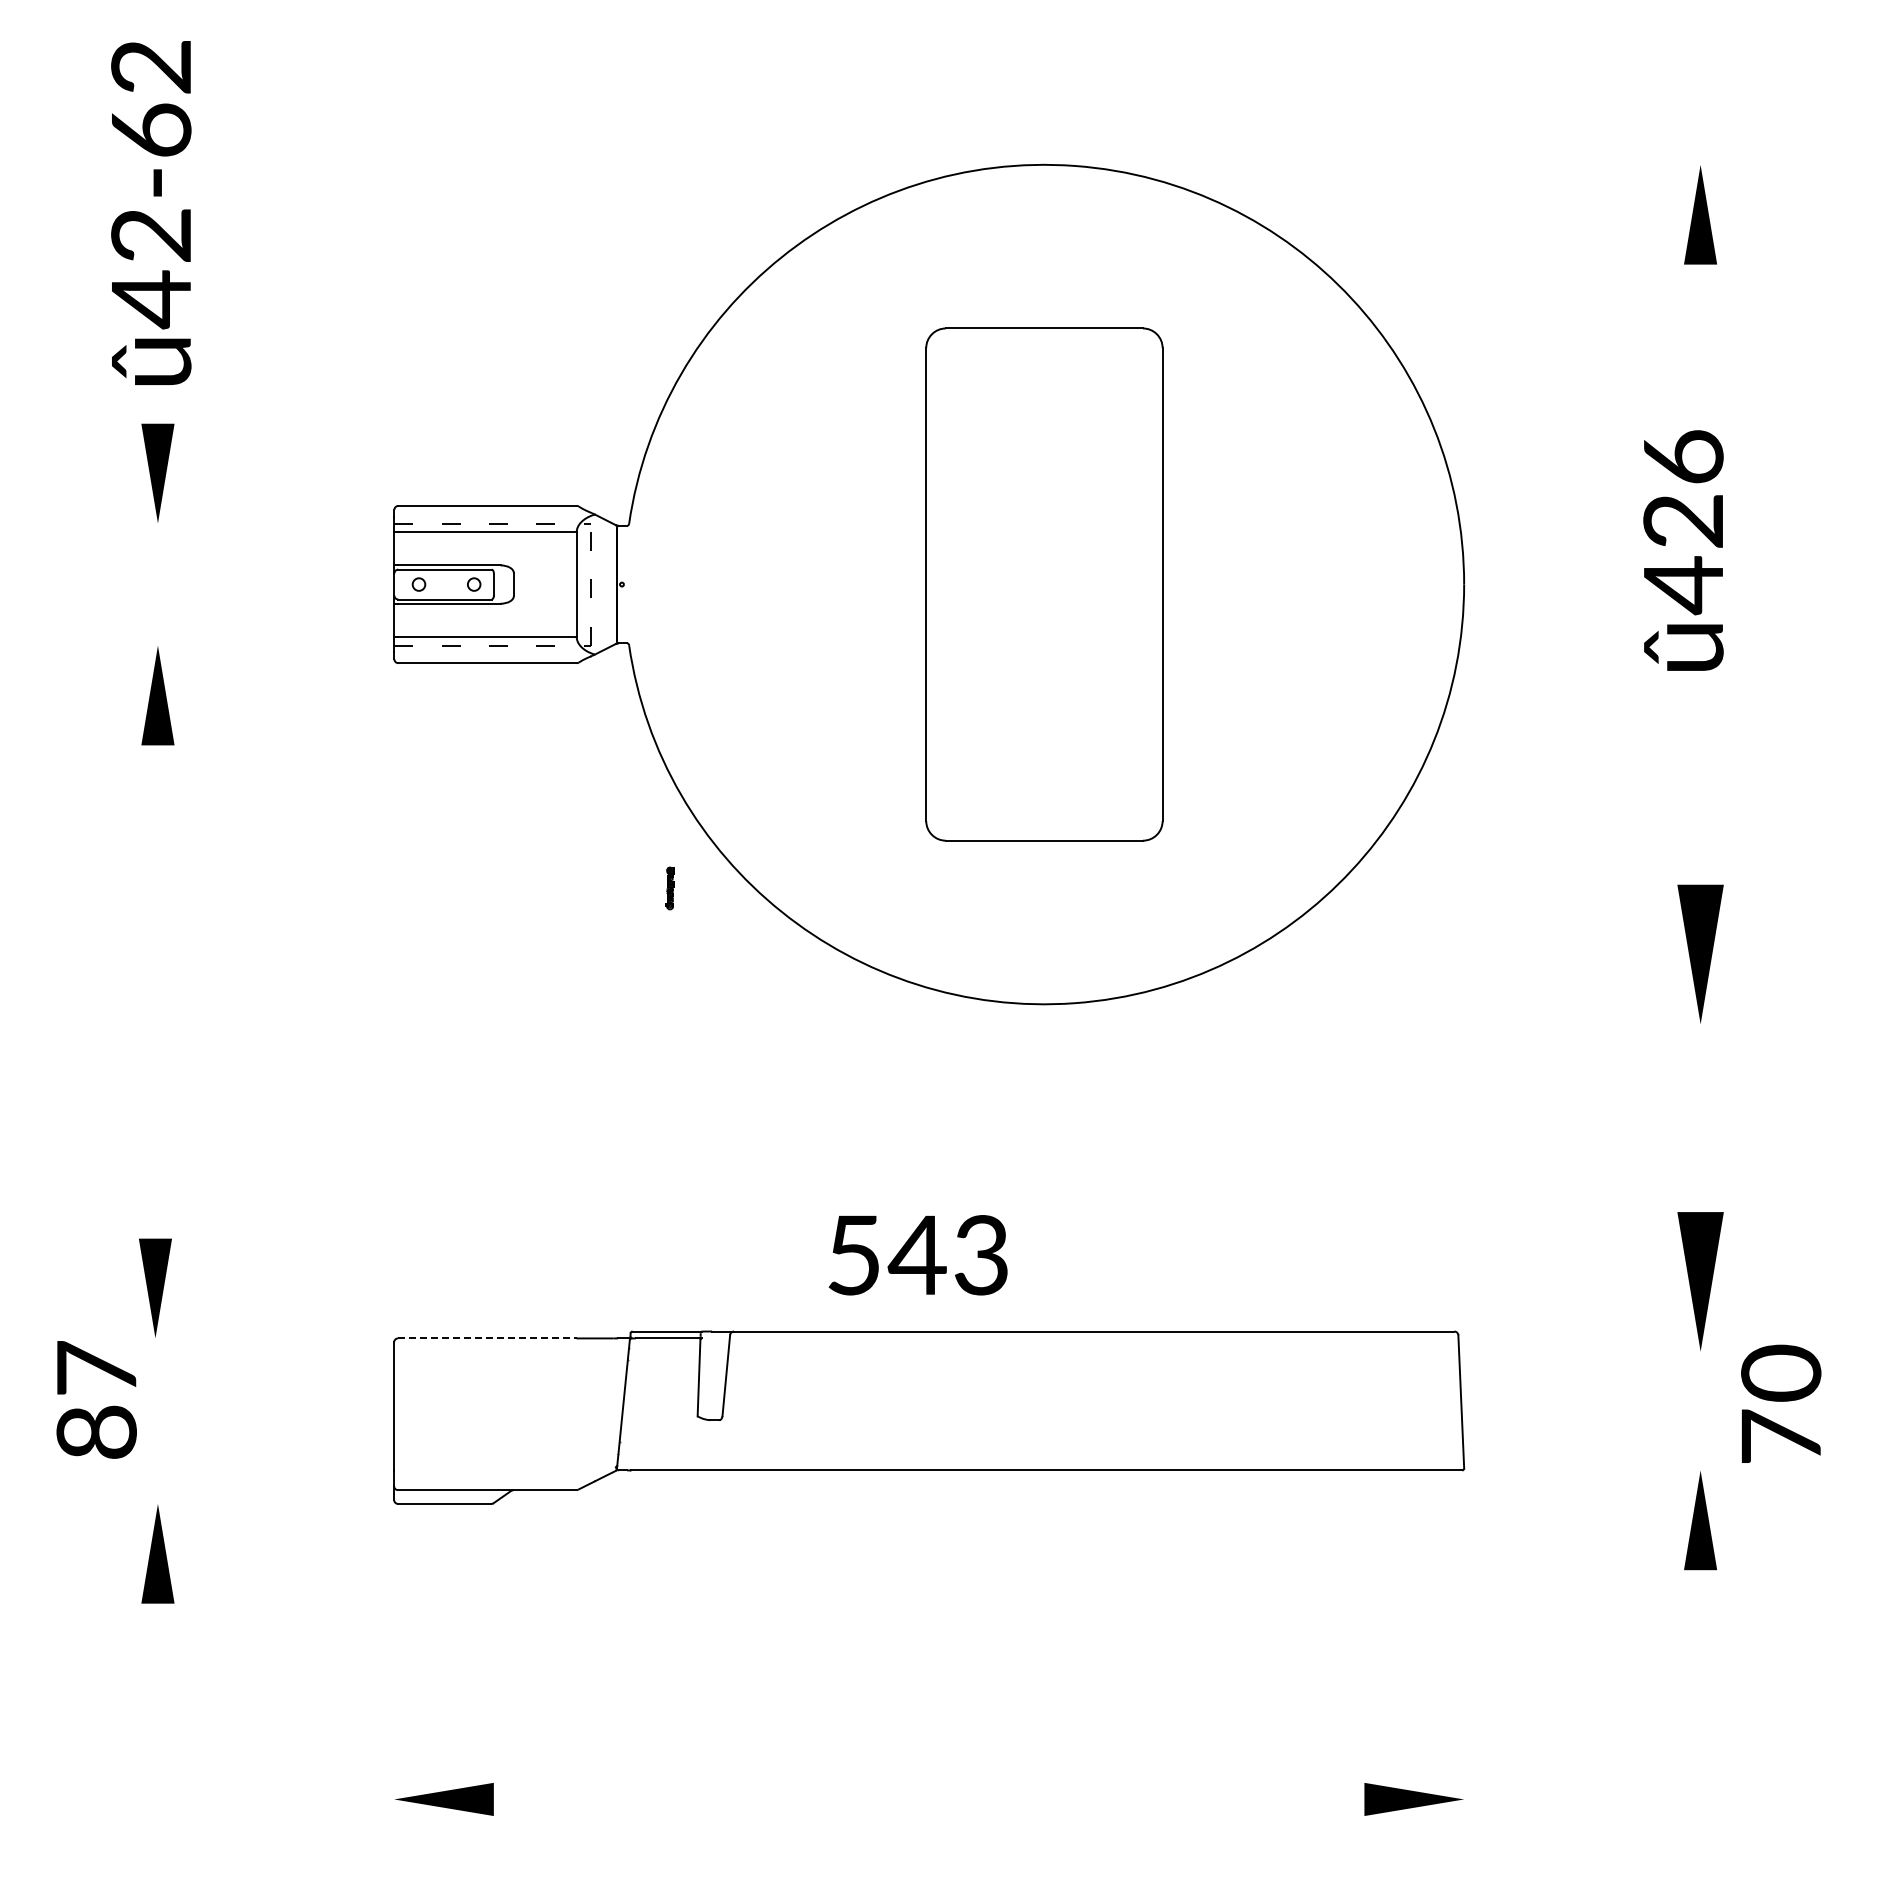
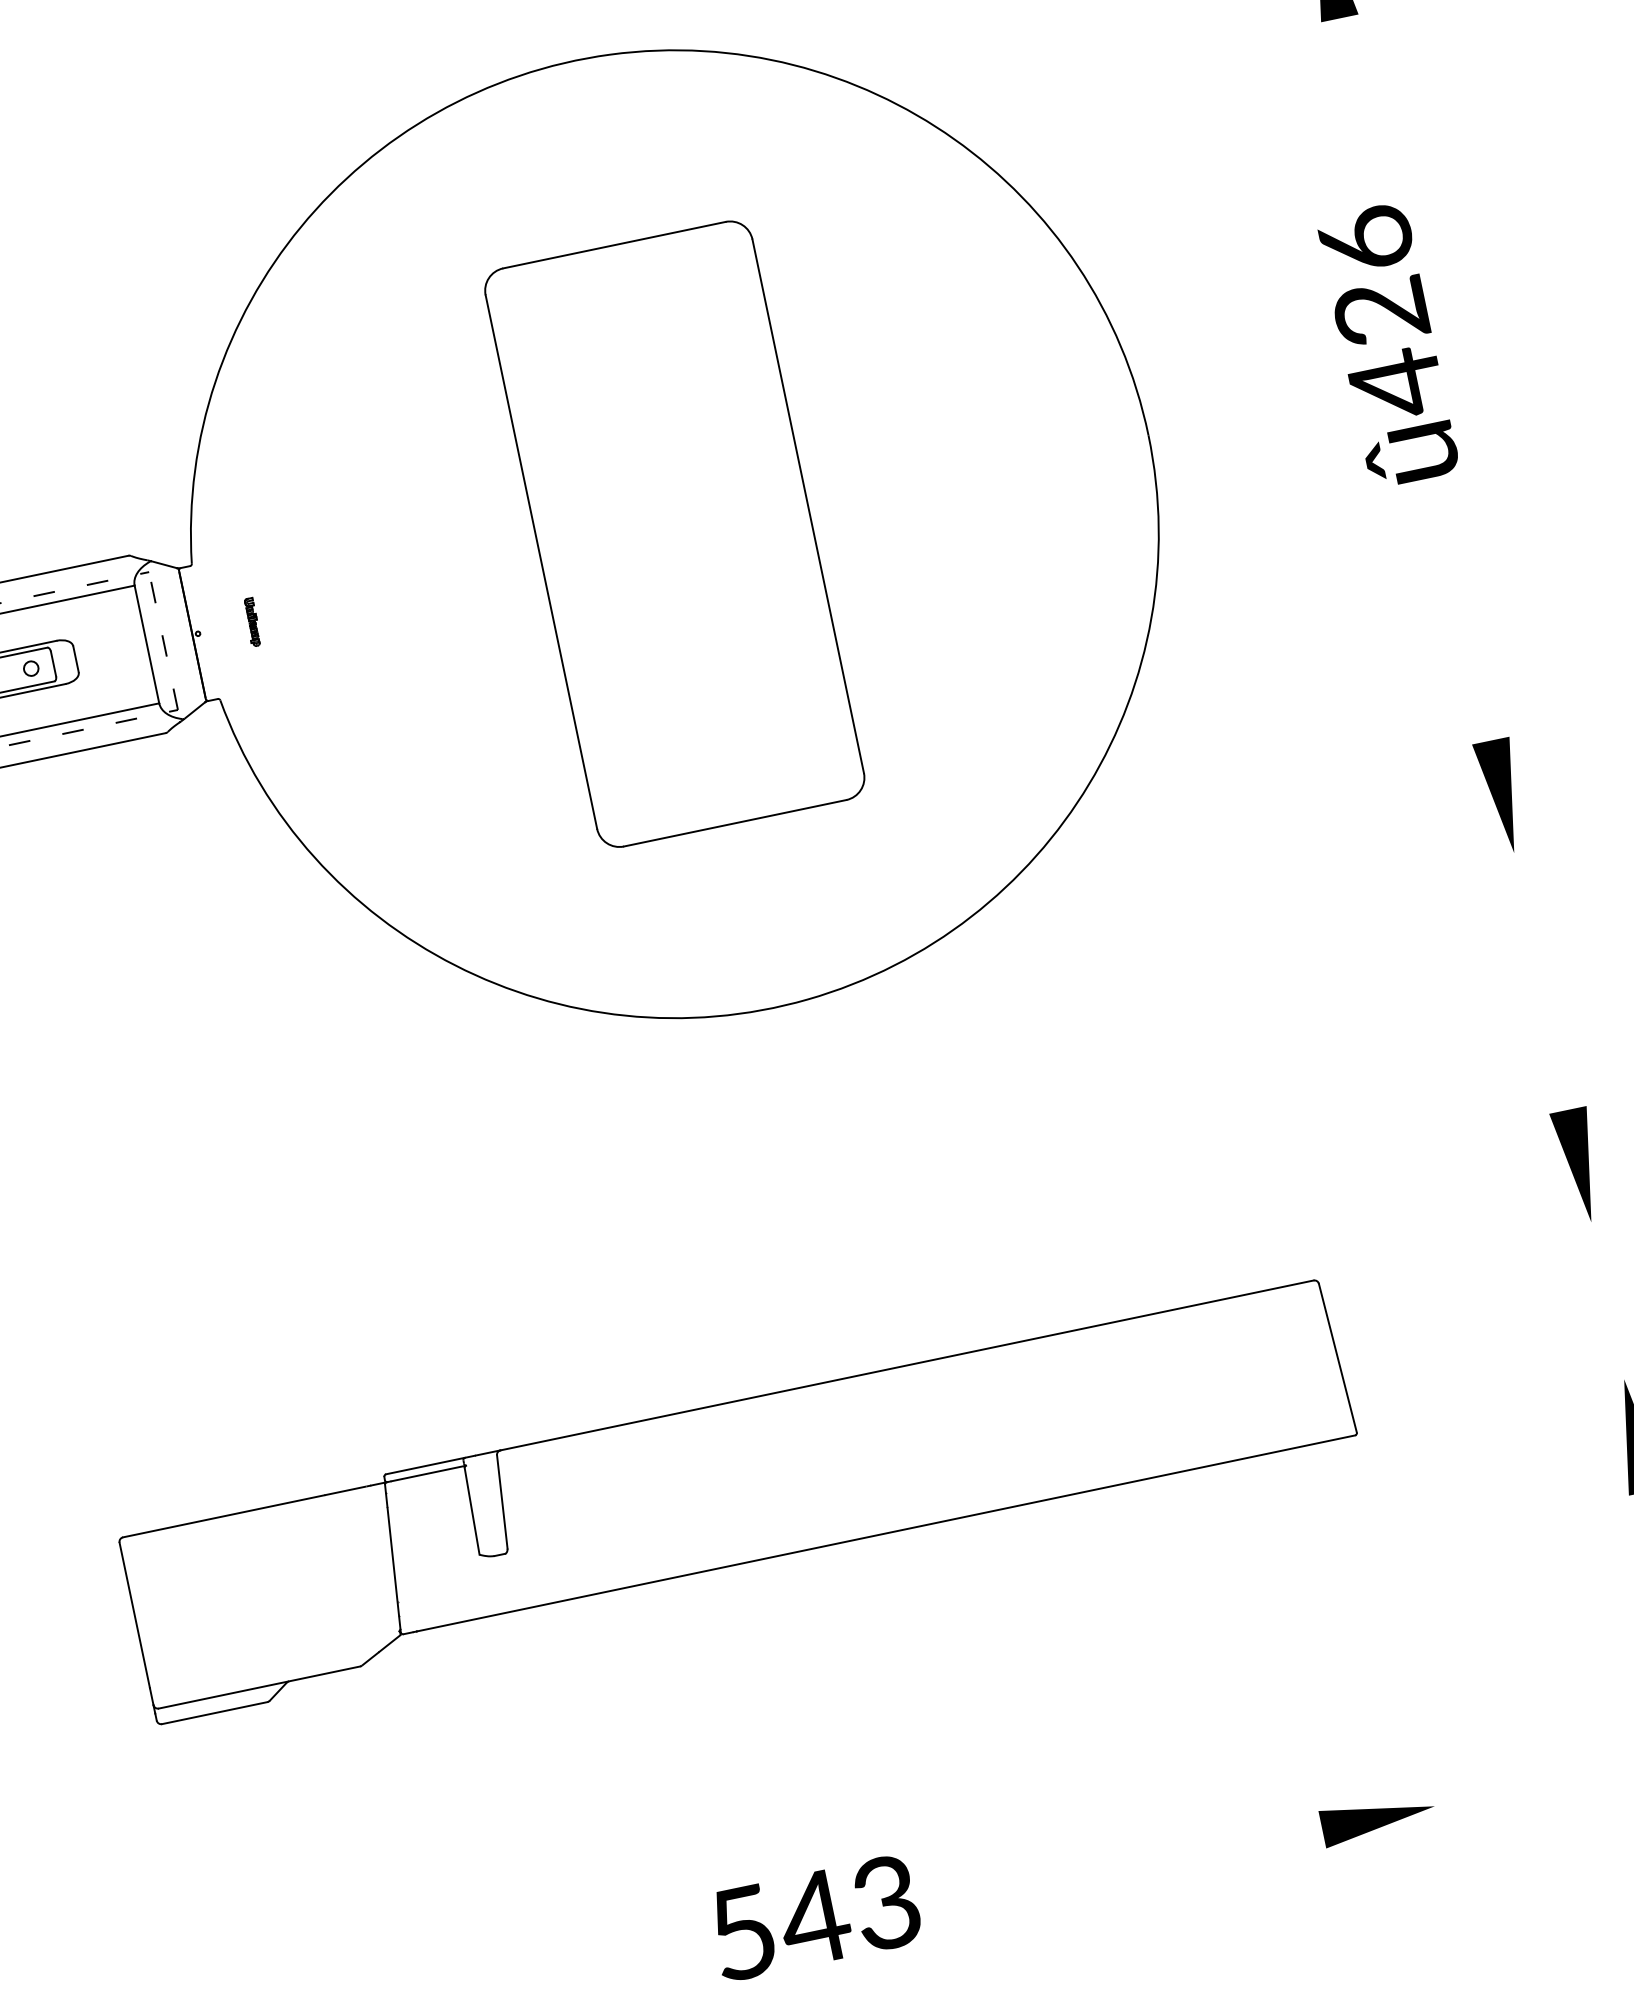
part: (669, 888) -> (251, 622), moved
part: (1700, 953) -> (1502, 795), size x0.71
text: (917, 1255) -> (814, 1918), moved
part: (1700, 1280) -> (1579, 1164), size x0.71
line: (487, 1338) -> (224, 1516), dashed -> solid

